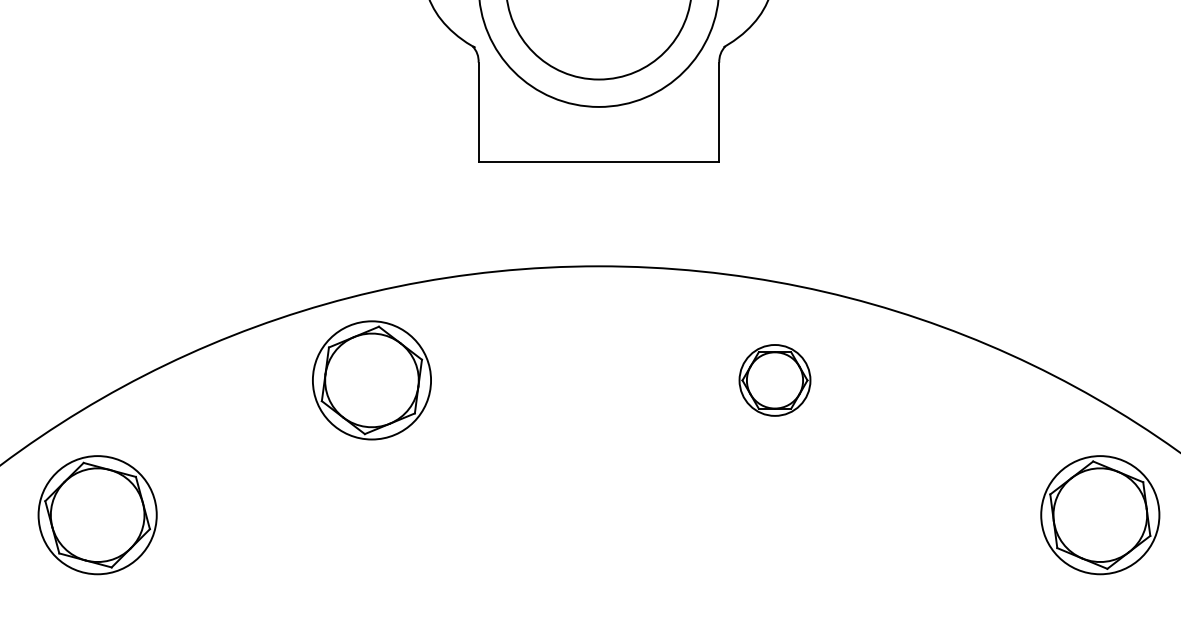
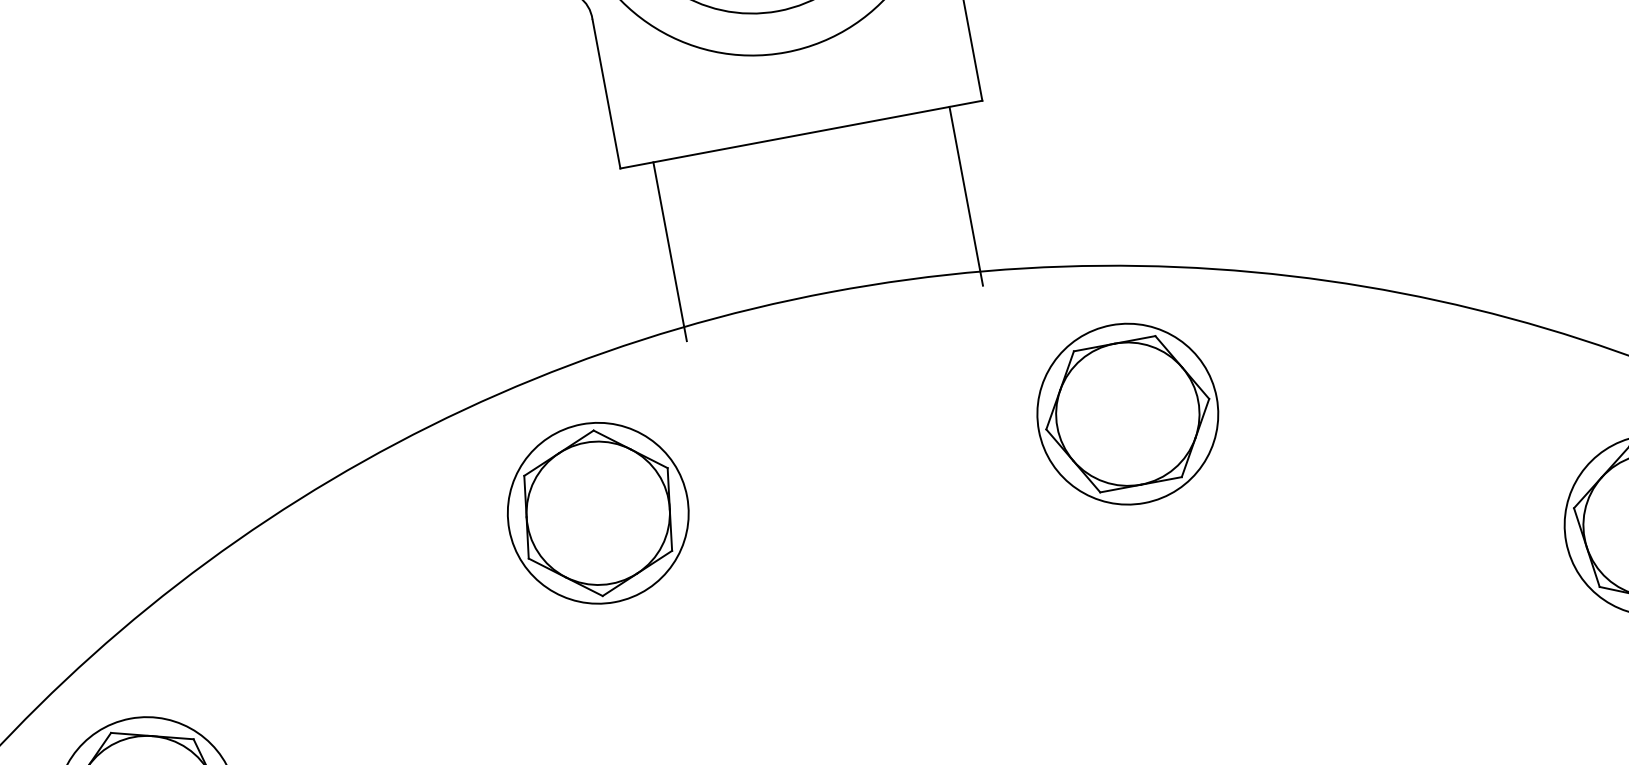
line: (500, 220) -> (669, 250), added
line: (697, 220) -> (966, 195), added
part: (371, 380) -> (597, 513), moved
part: (774, 380) -> (1127, 414), size x1.67

